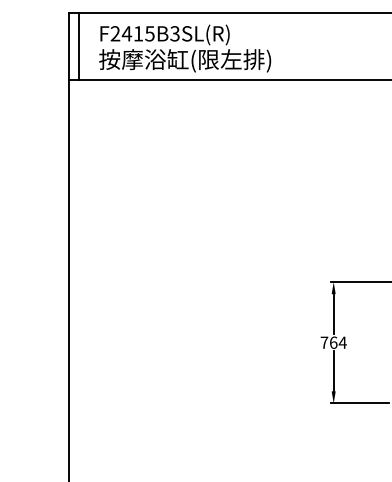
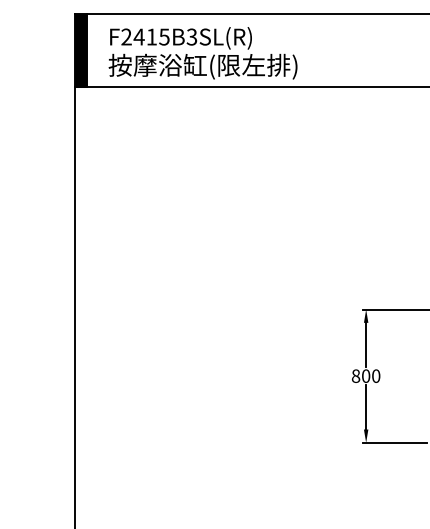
hatch: (73, 45) -> (80, 49), added
text: (333, 342) -> (365, 375), 764 -> 800

